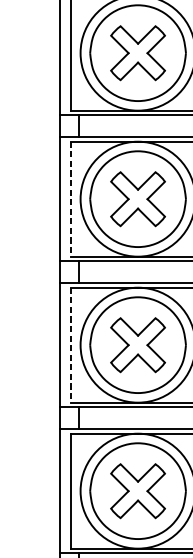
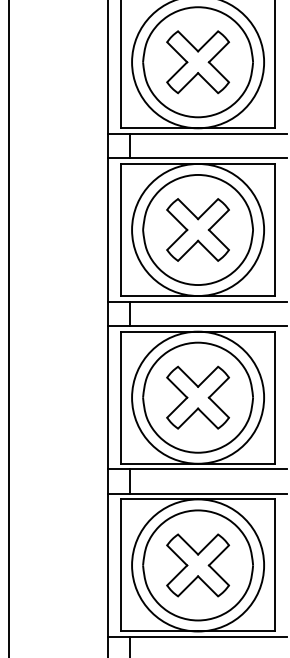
line: (71, 199) -> (121, 230), dashed -> solid
line: (71, 345) -> (121, 398), dashed -> solid

